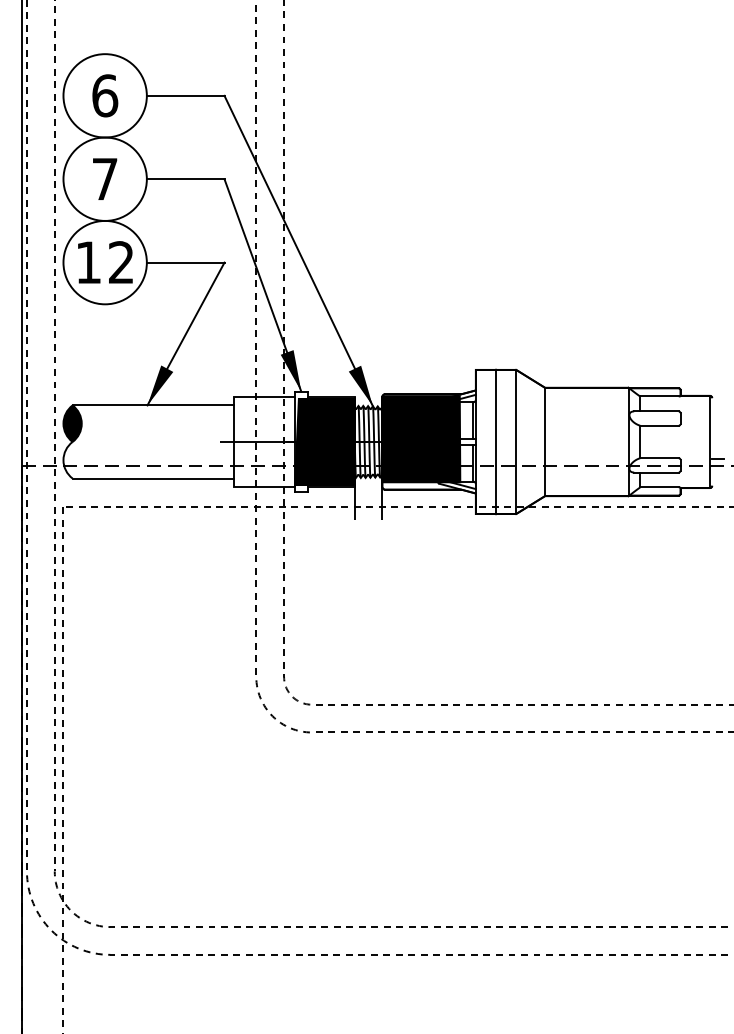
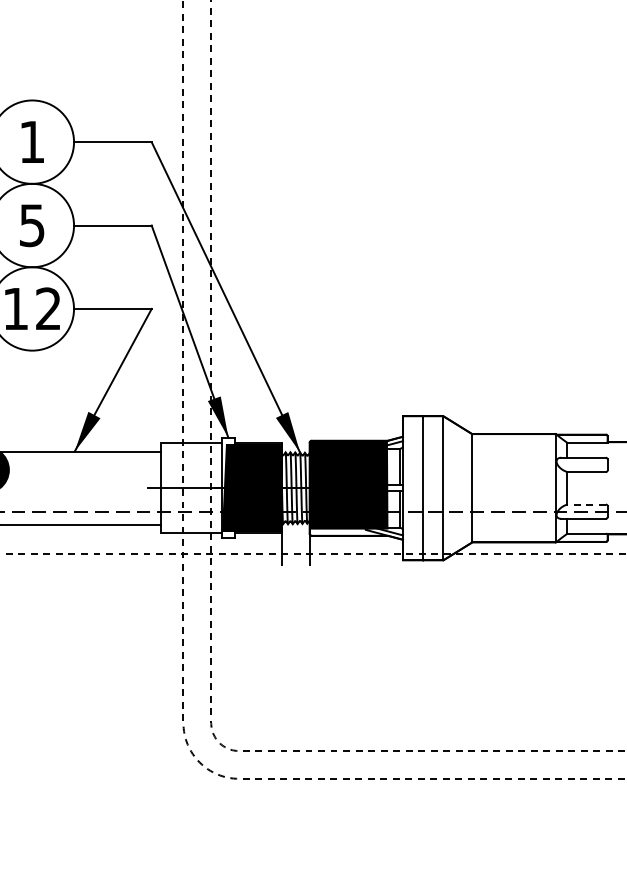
text: (105, 95) -> (32, 141), 6 -> 1
text: (104, 179) -> (31, 225), 7 -> 5
line: (658, 458) -> (585, 504), solid -> dashed

